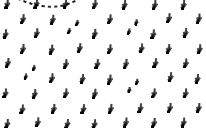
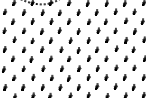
part: (72, 26) -> (55, 16), size x1.67
part: (131, 26) -> (92, 16), size x1.67
part: (29, 72) -> (28, 45), size x1.67
part: (133, 84) -> (93, 53), size x1.67

